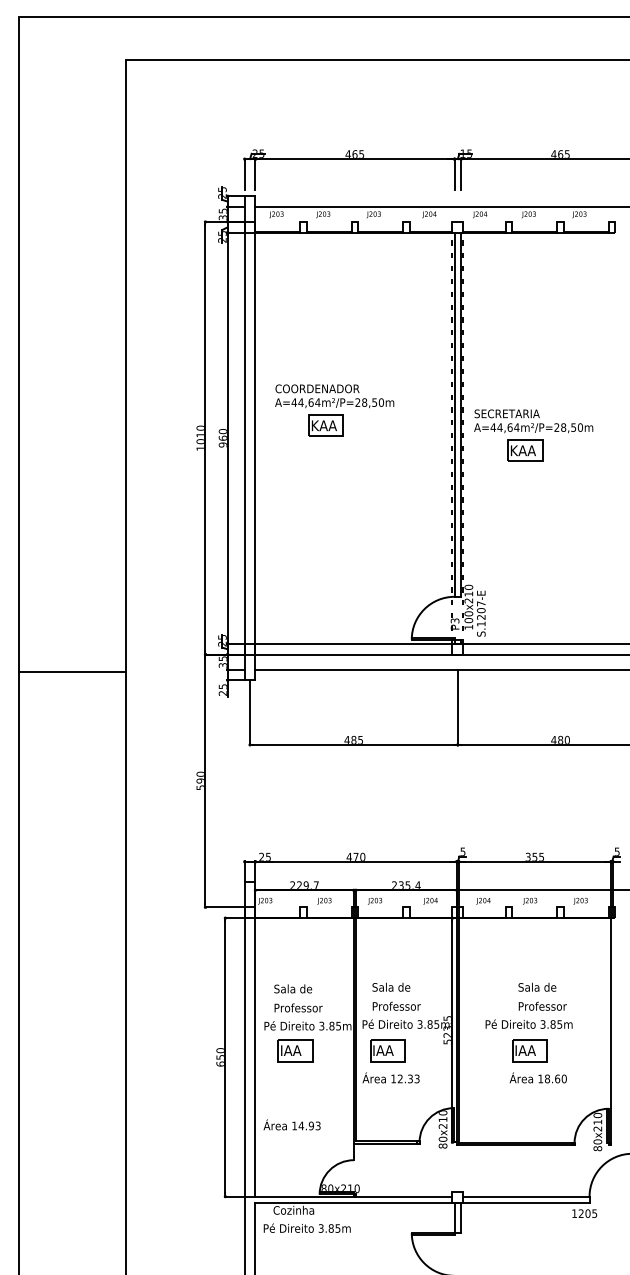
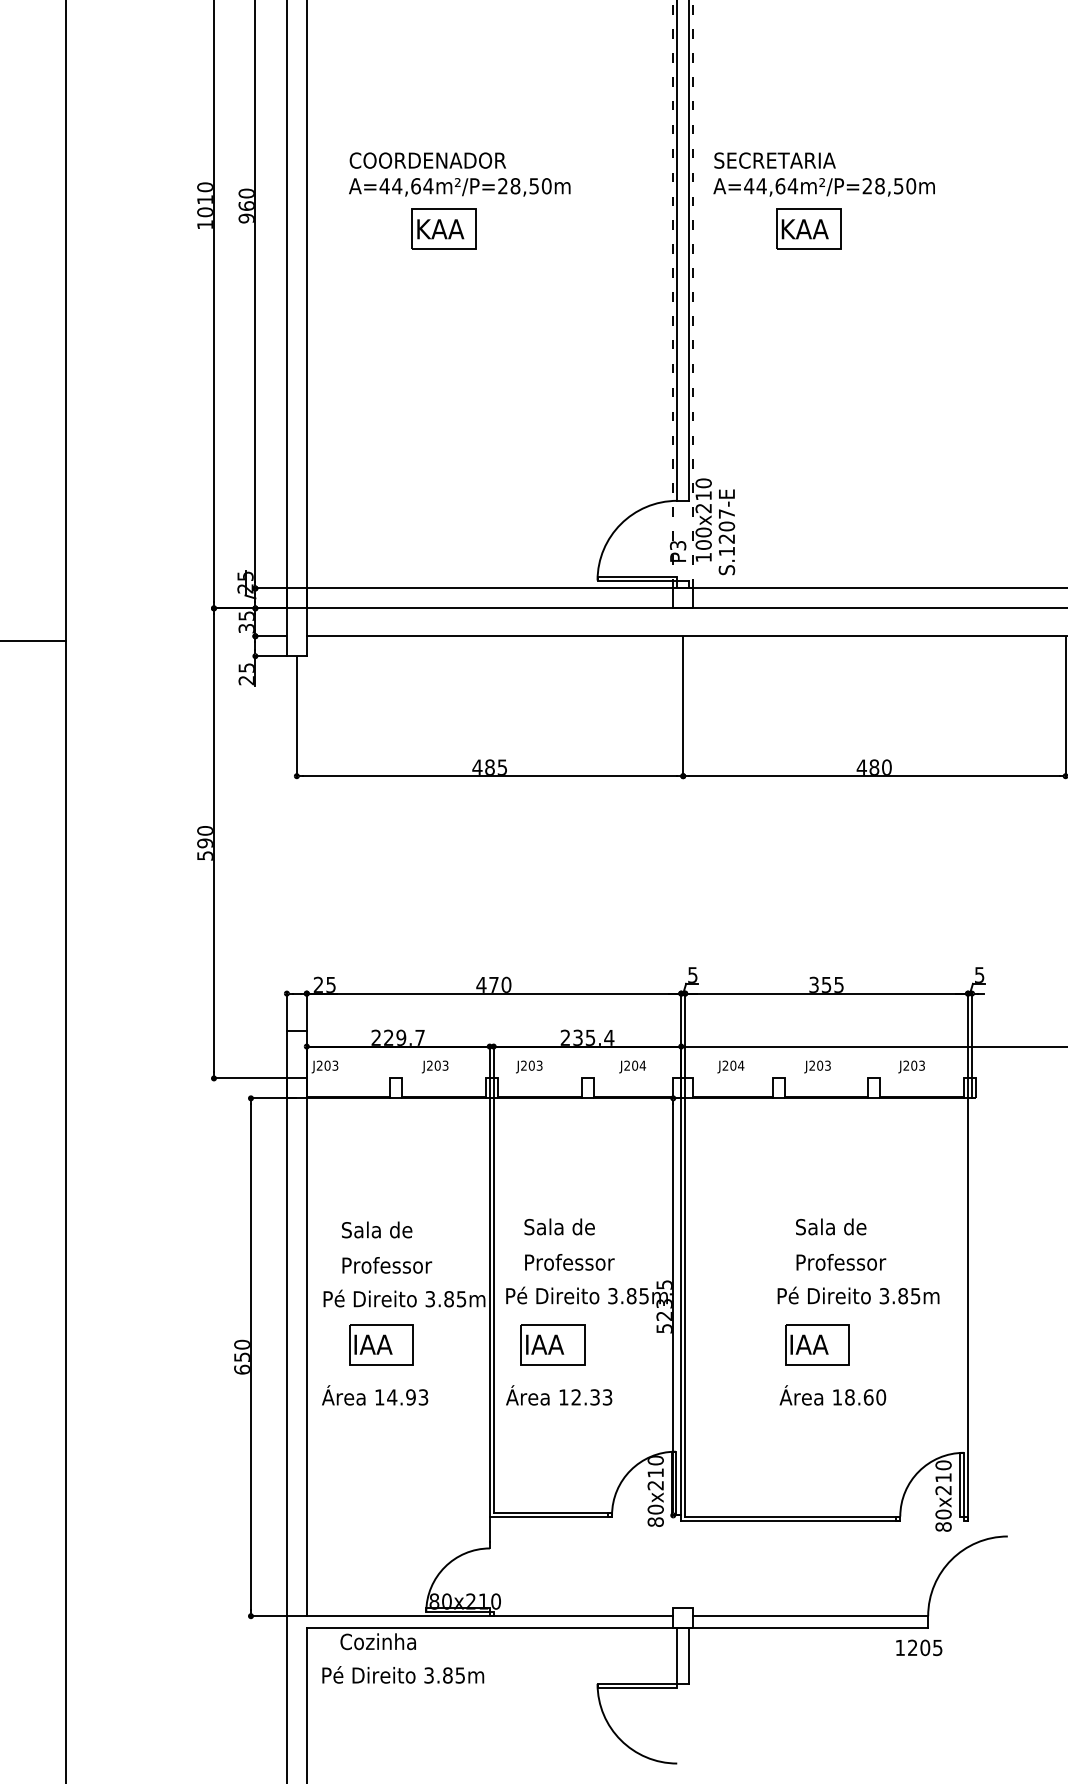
part: (334, 410) -> (459, 200), moved
text: (528, 1023) -> (857, 1294), moved
text: (291, 1124) -> (373, 1394), moved

